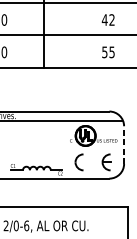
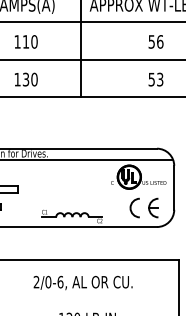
text: (108, 19) -> (155, 41), 42 -> 56
text: (112, 51) -> (160, 78), 55 -> 53
line: (124, 144) -> (174, 187), dashed -> solid
part: (78, 161) -> (134, 207), moved

